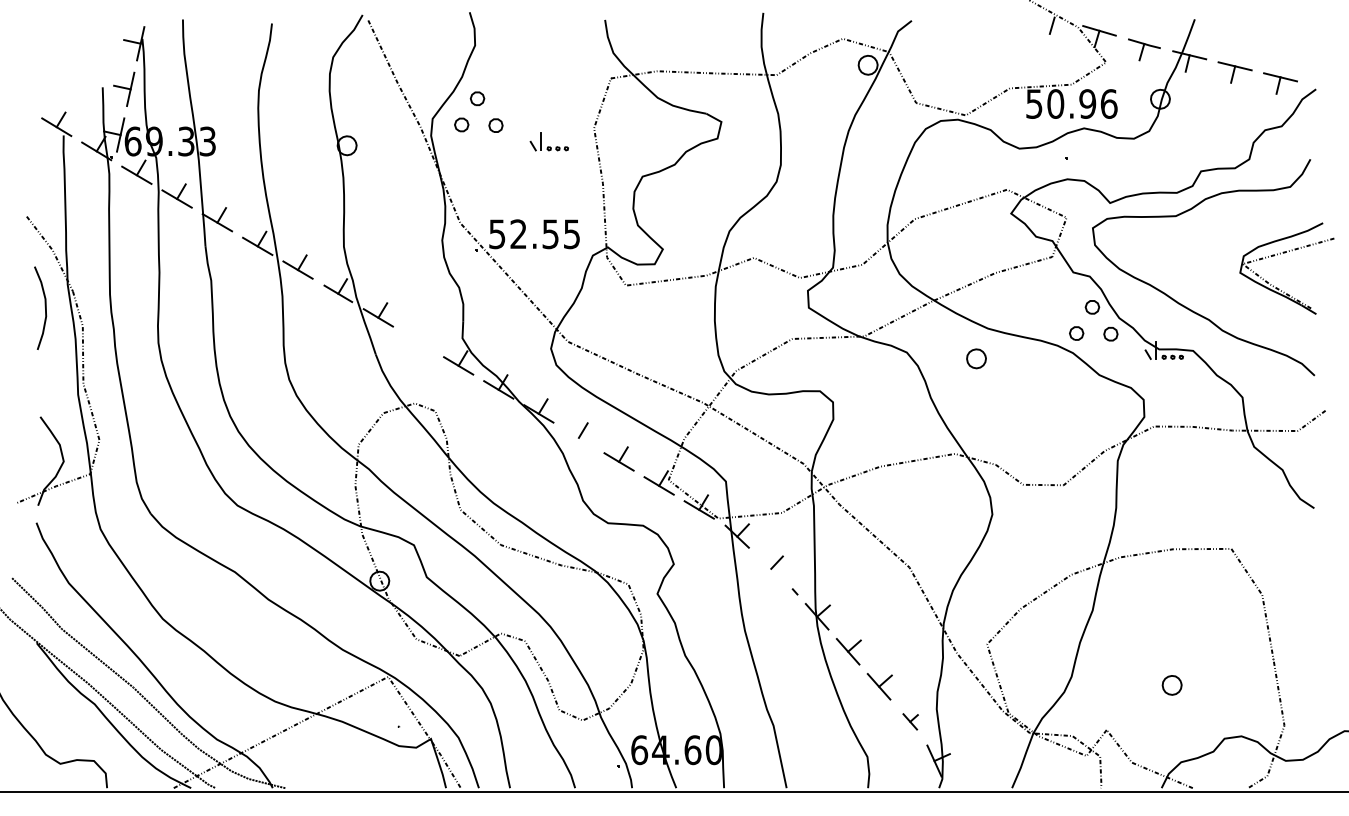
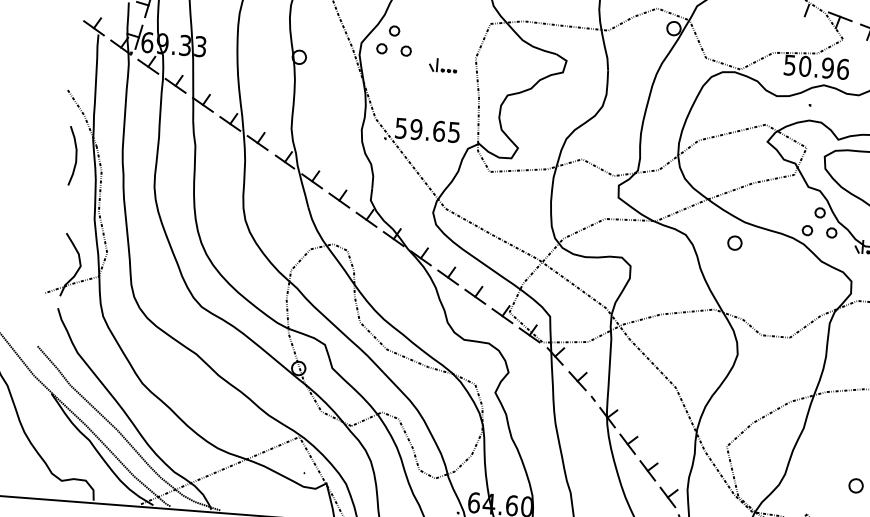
text: (534, 234) -> (427, 130), 52.55 -> 59.65
part: (418, 338) -> (339, 198), added
line: (578, 437) -> (447, 277), added
line: (770, 568) -> (577, 380), added
part: (910, 721) -> (668, 497), size x1.67

